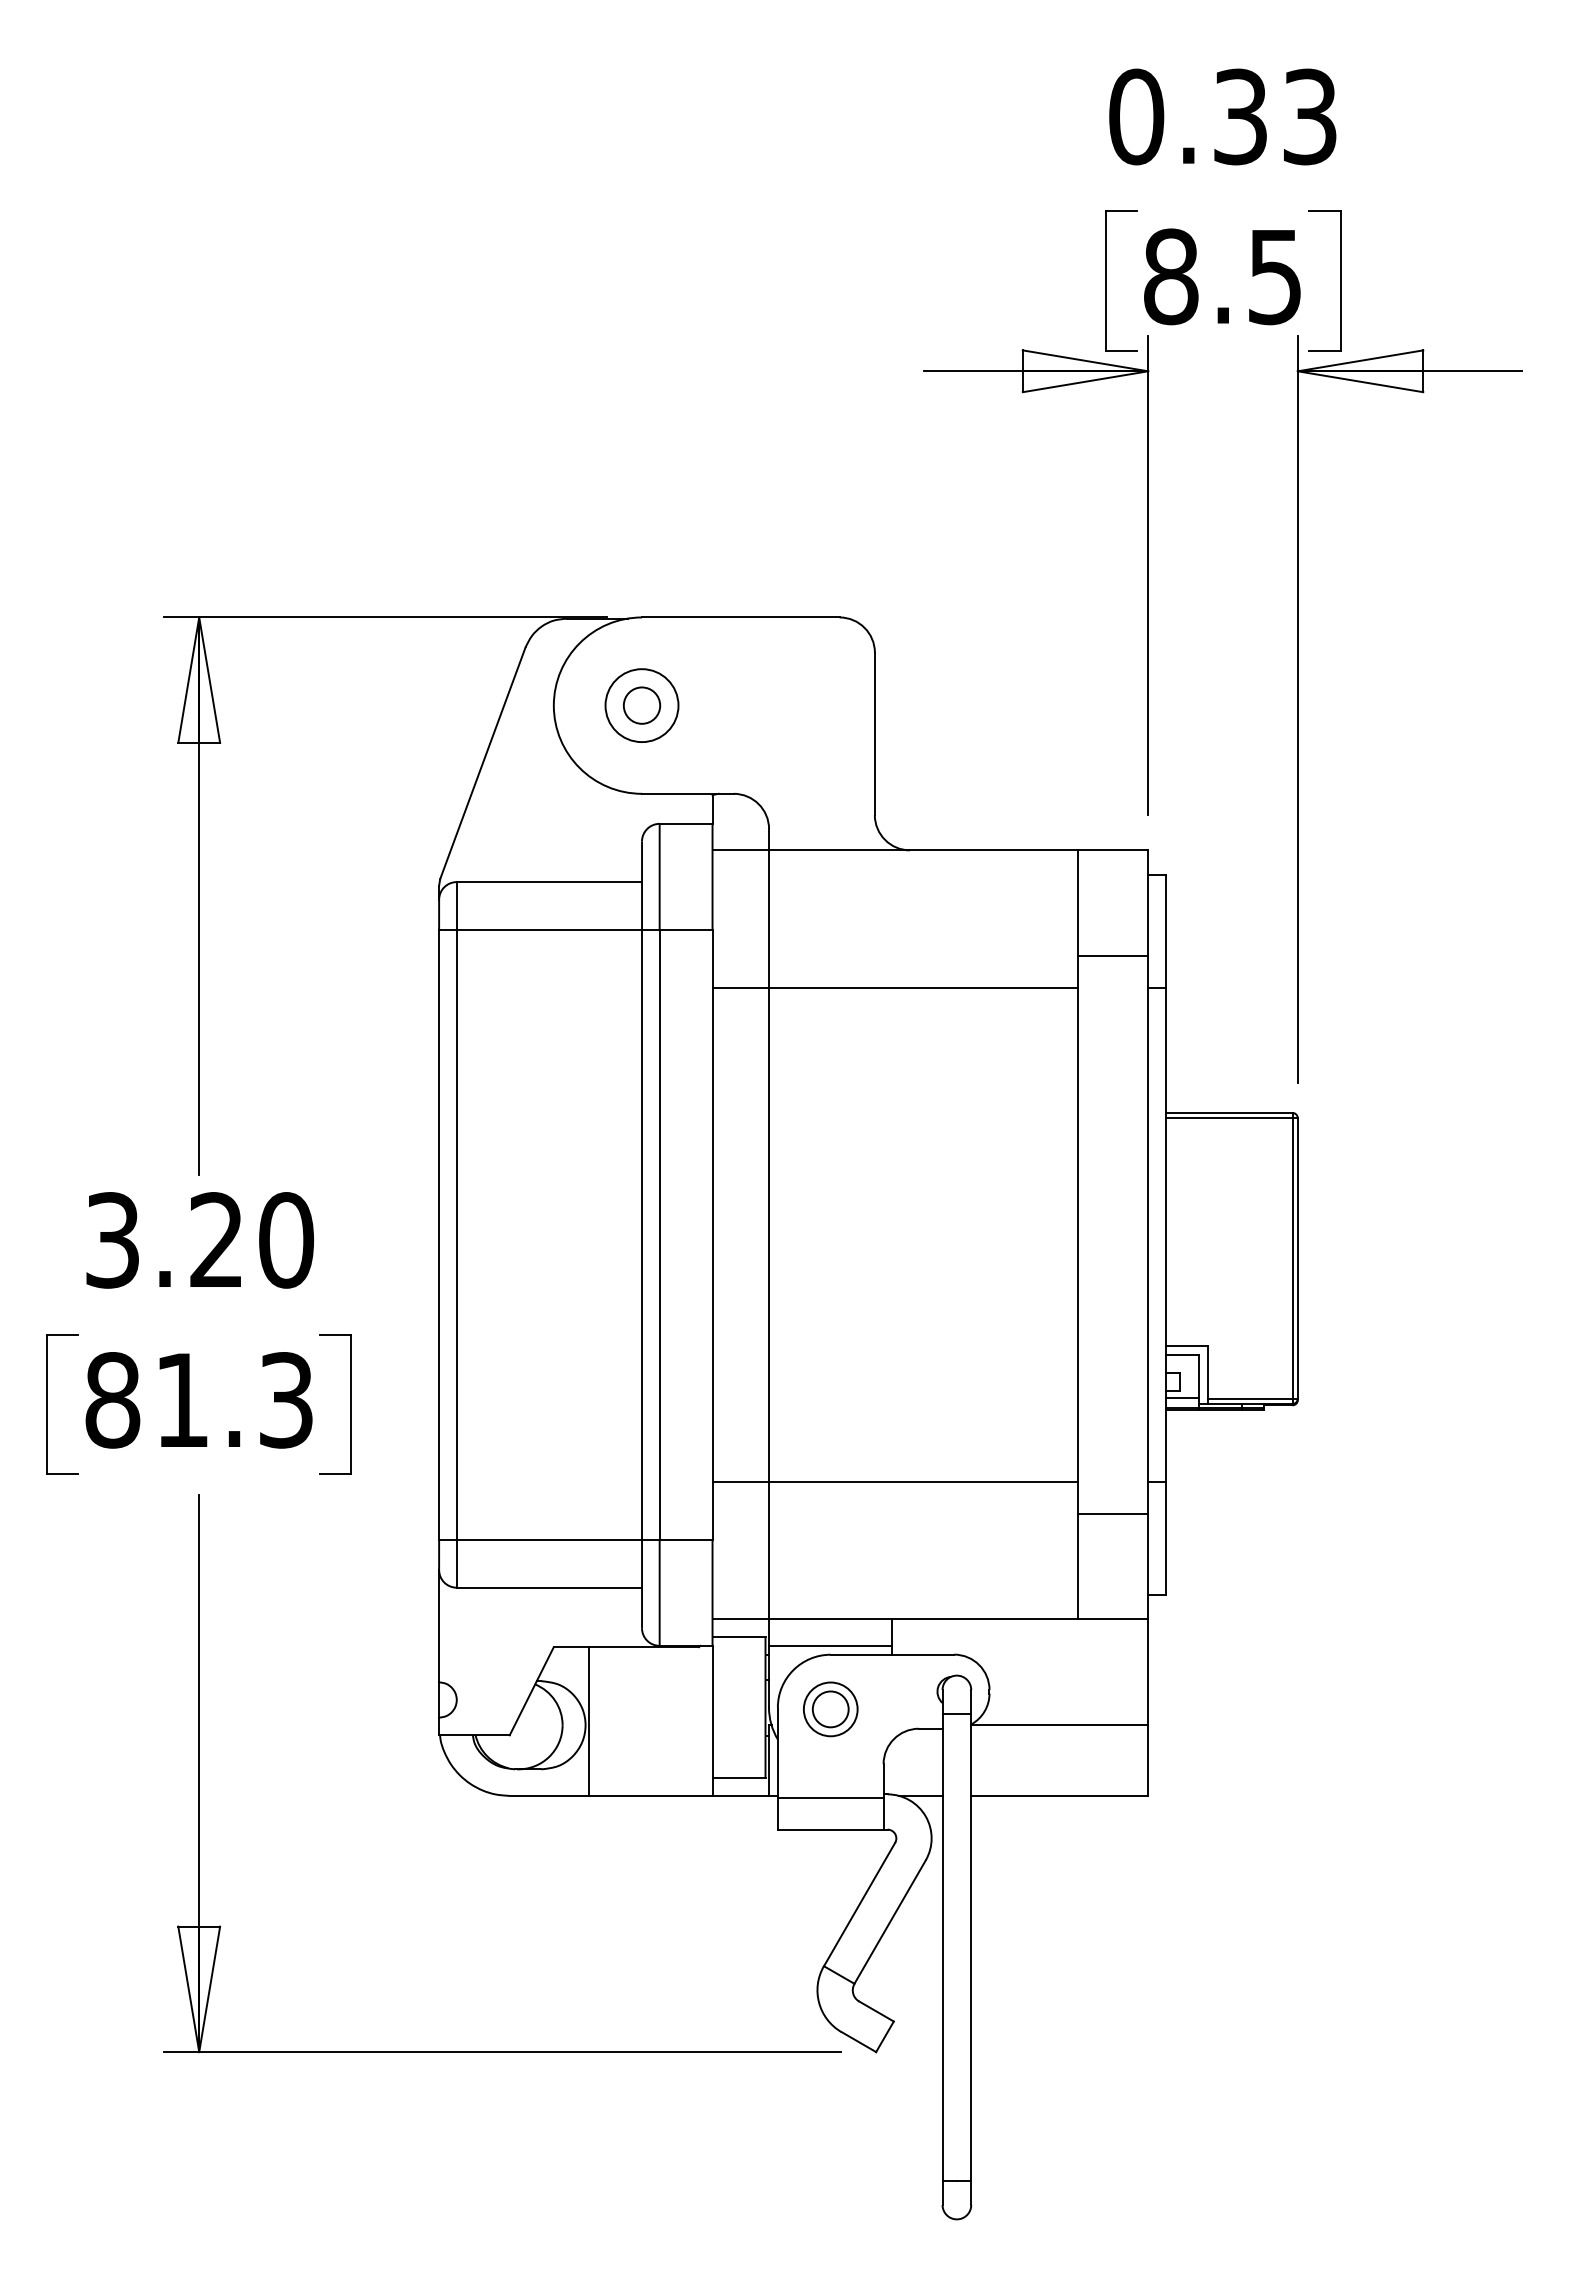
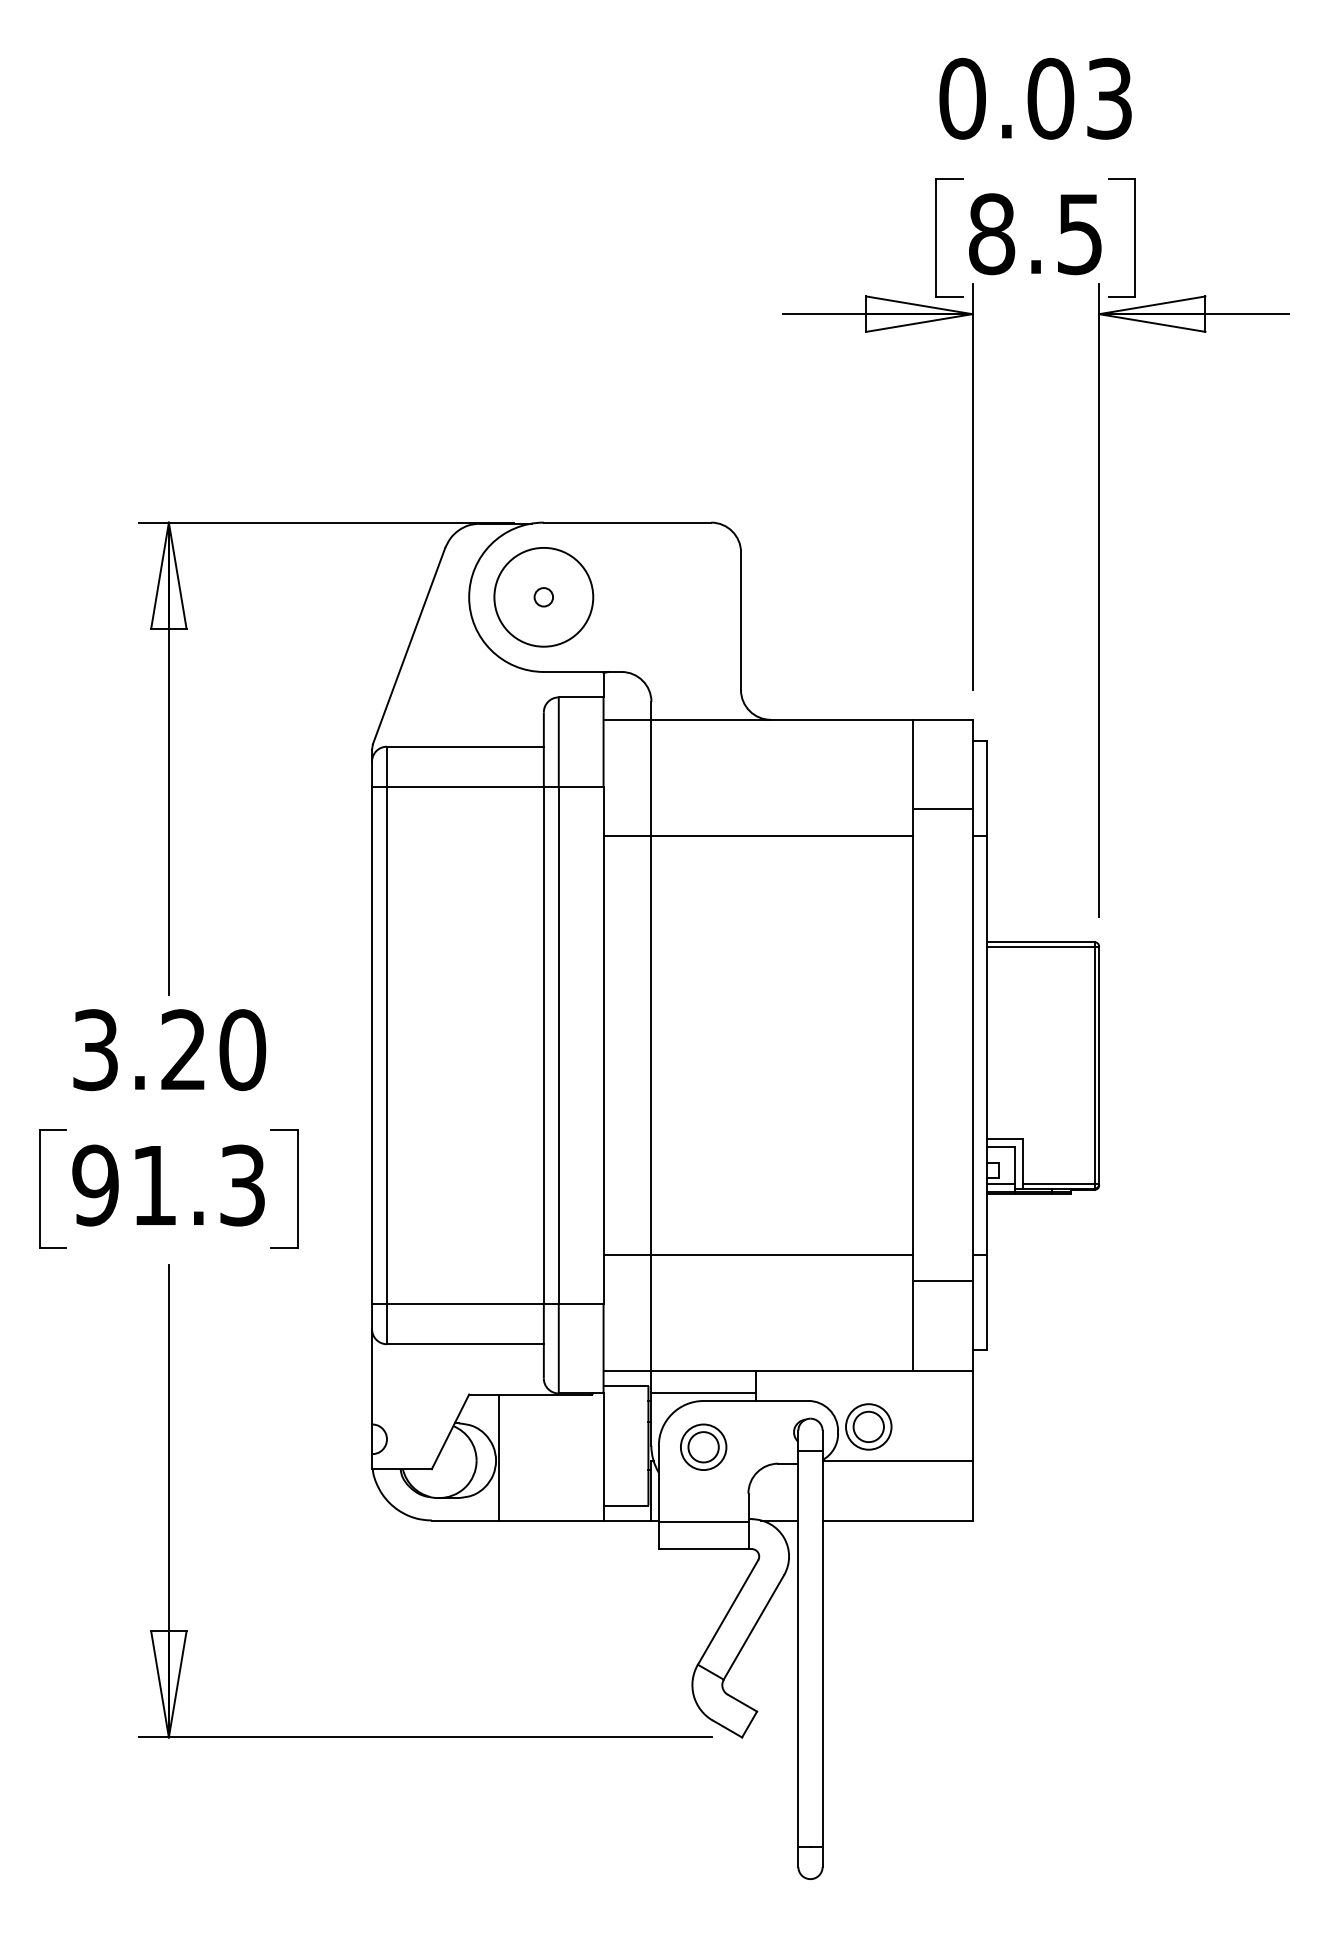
text: (1240, 116) -> (1050, 98), 0.33 -> 0.03
circle: (641, 705) -> (543, 597), size x0.6
circle: (641, 705) -> (543, 597), size x1.6
text: (112, 1400) -> (95, 1185), 81.3 -> 91.3
part: (1025, 1685) -> (868, 1427), added

